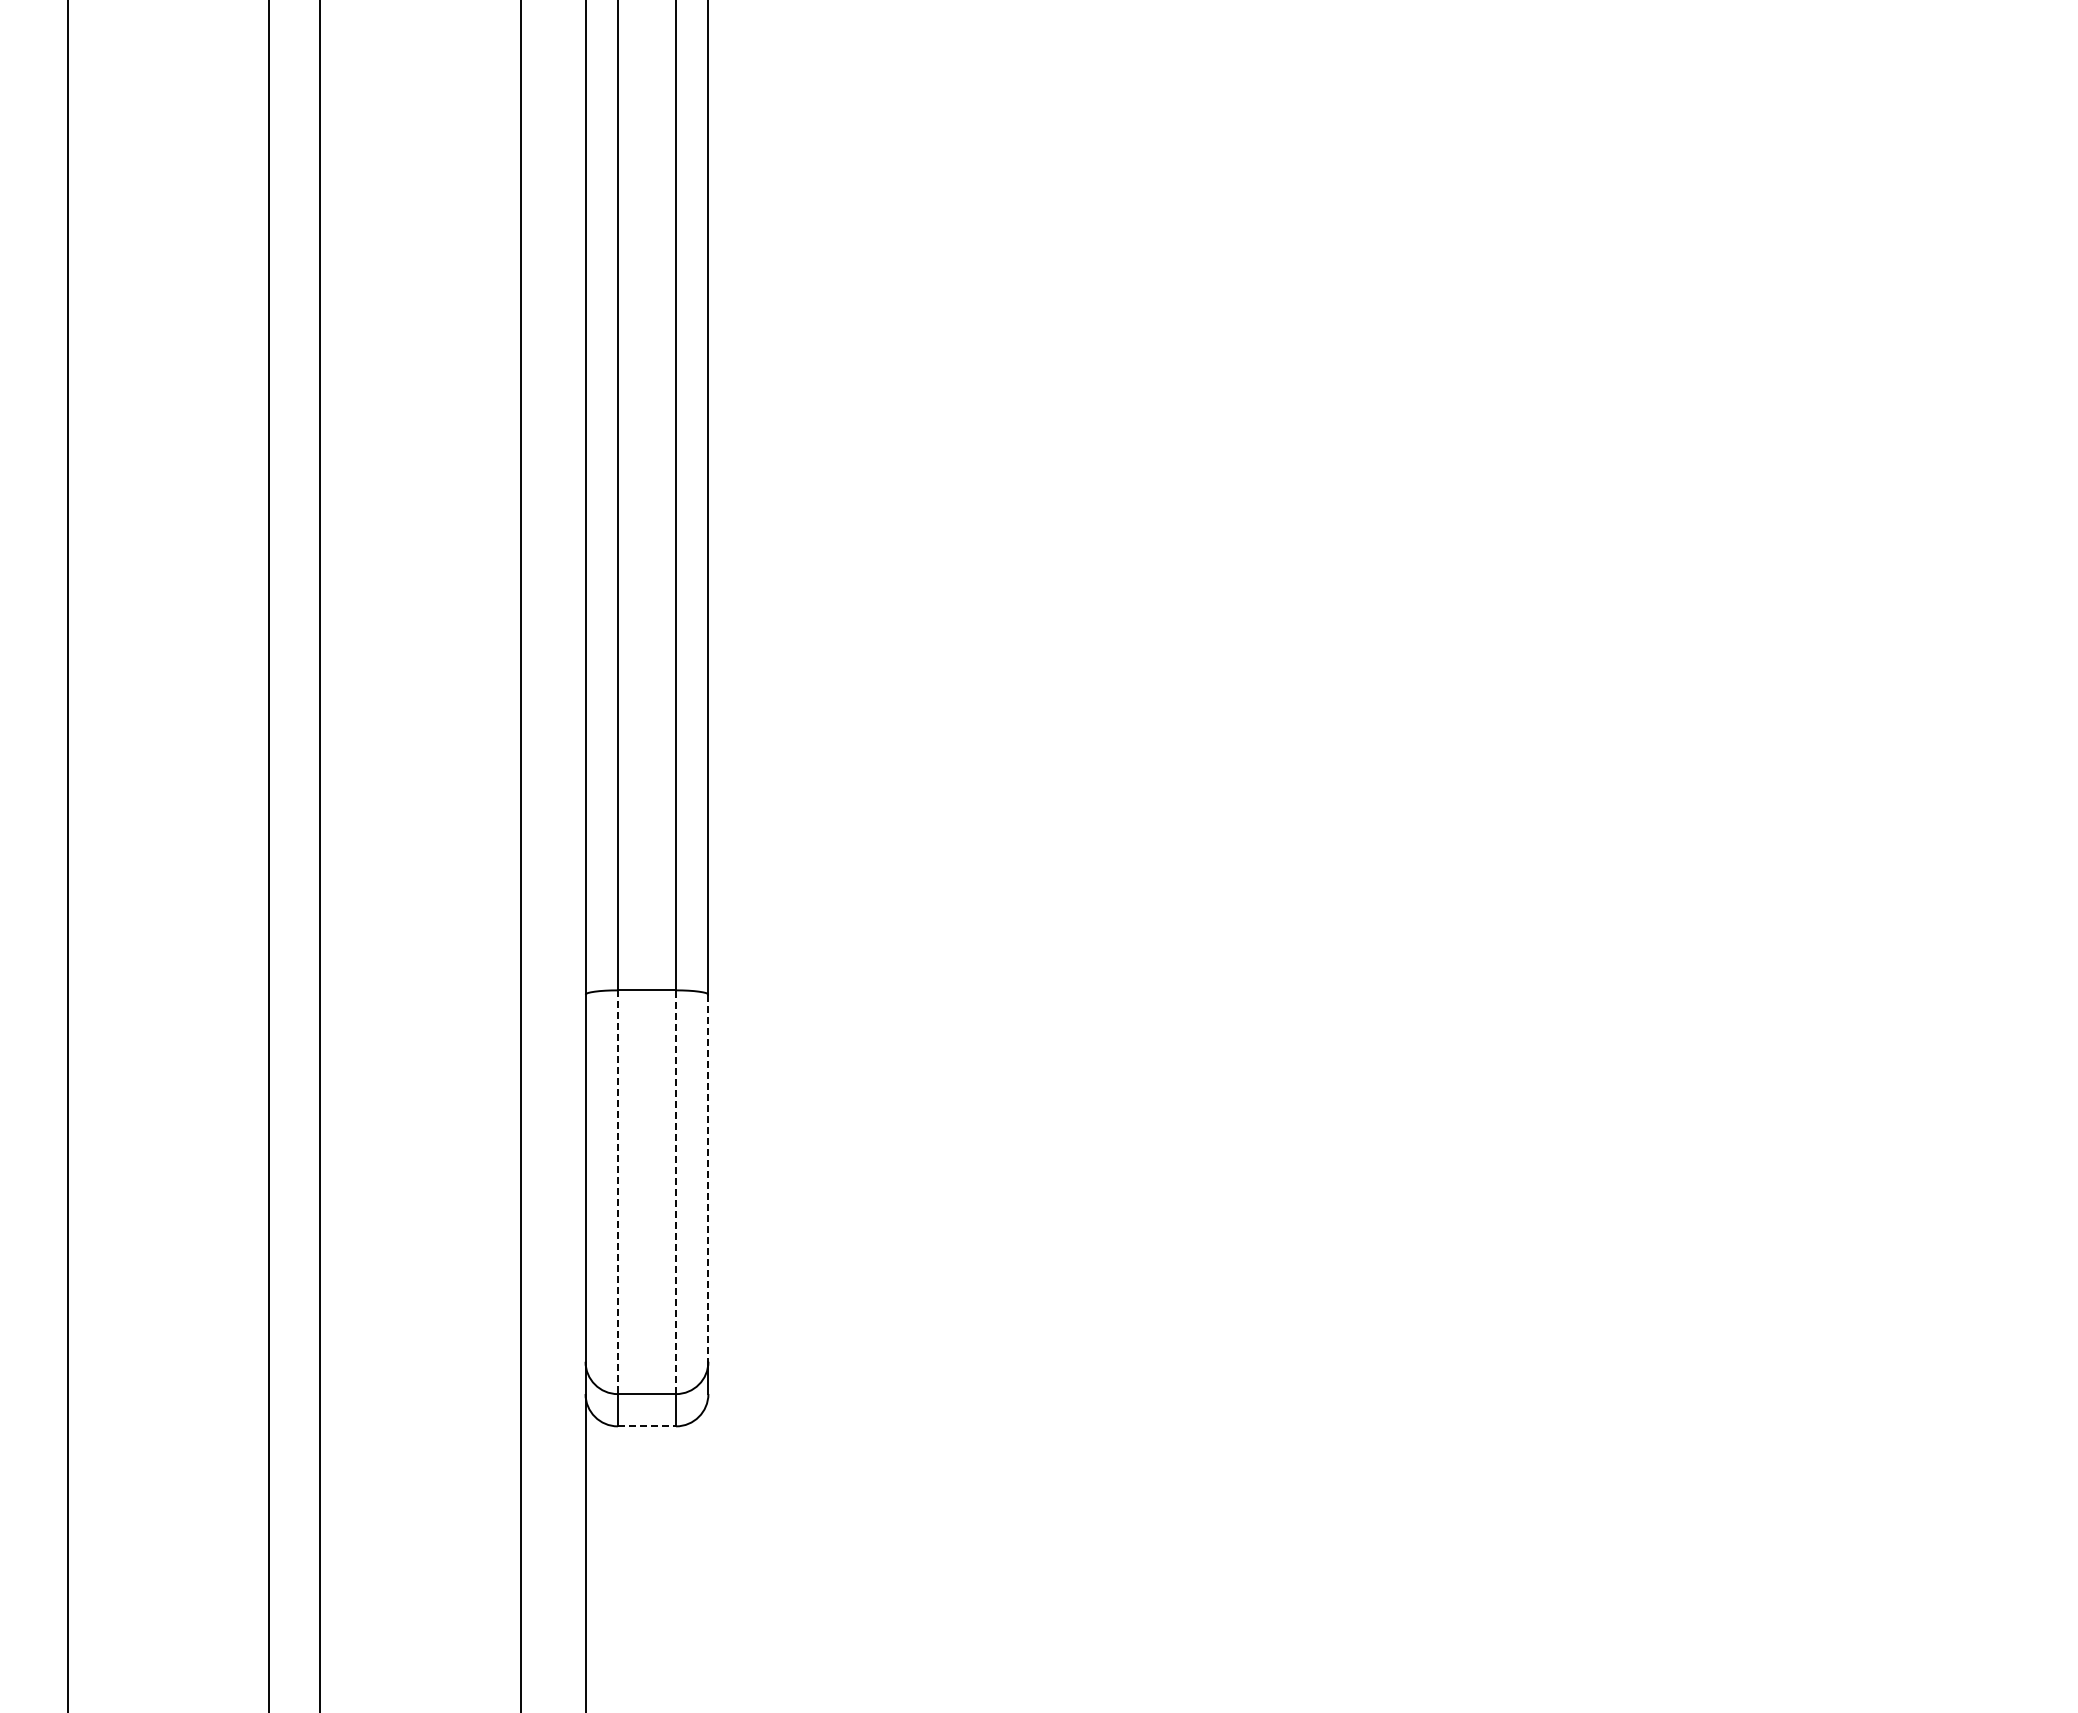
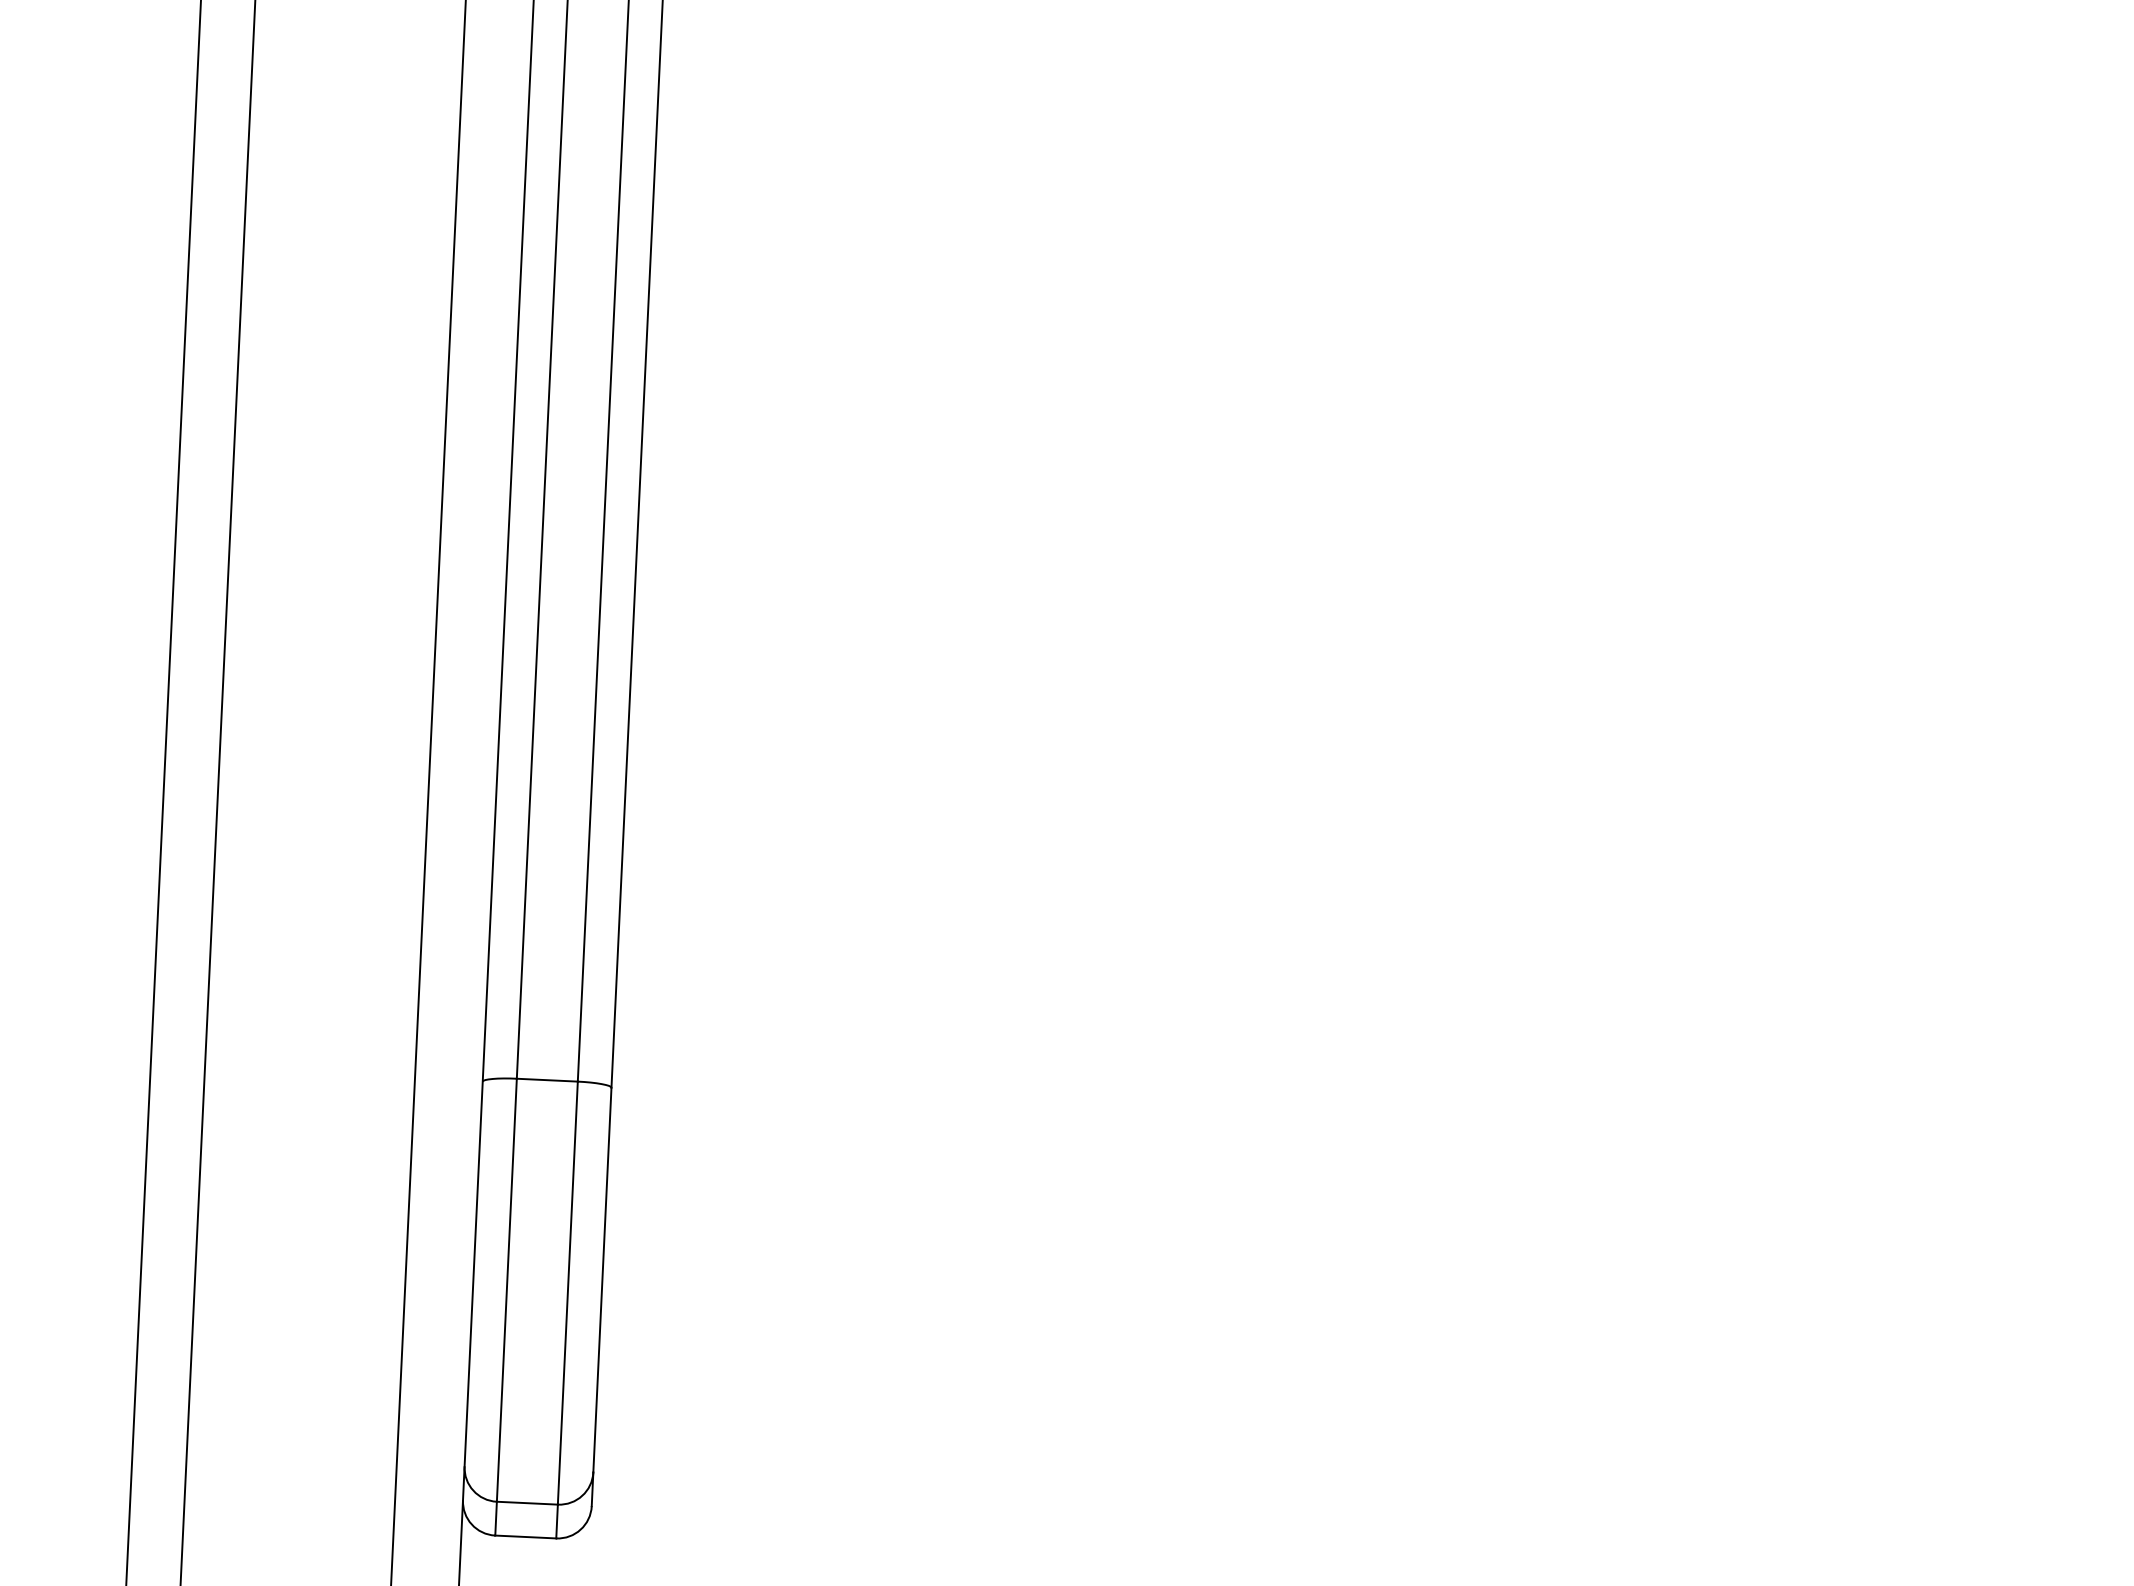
line: (708, 1178) -> (602, 1280), dashed -> solid
line: (617, 1192) -> (506, 1290), dashed -> solid
line: (676, 1192) -> (568, 1293), dashed -> solid
line: (647, 1426) -> (526, 1537), dashed -> solid

